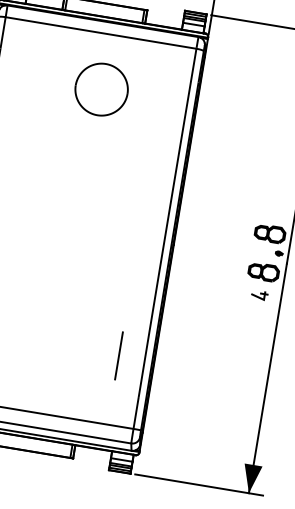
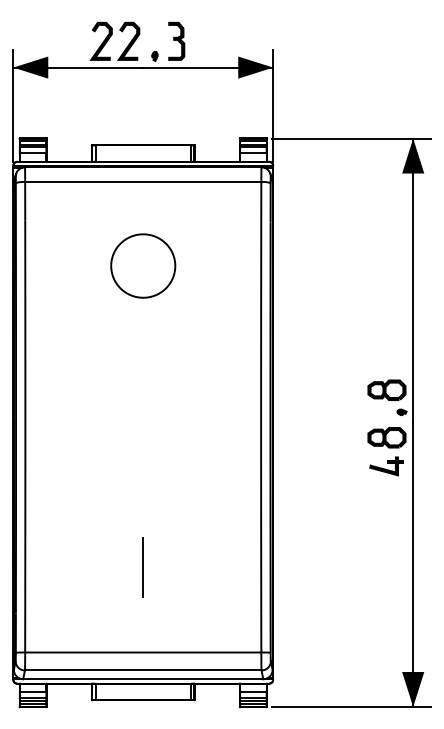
part: (101, 89) -> (143, 265), moved
part: (259, 295) -> (386, 466), size x1.67
line: (118, 355) -> (142, 567), moved

